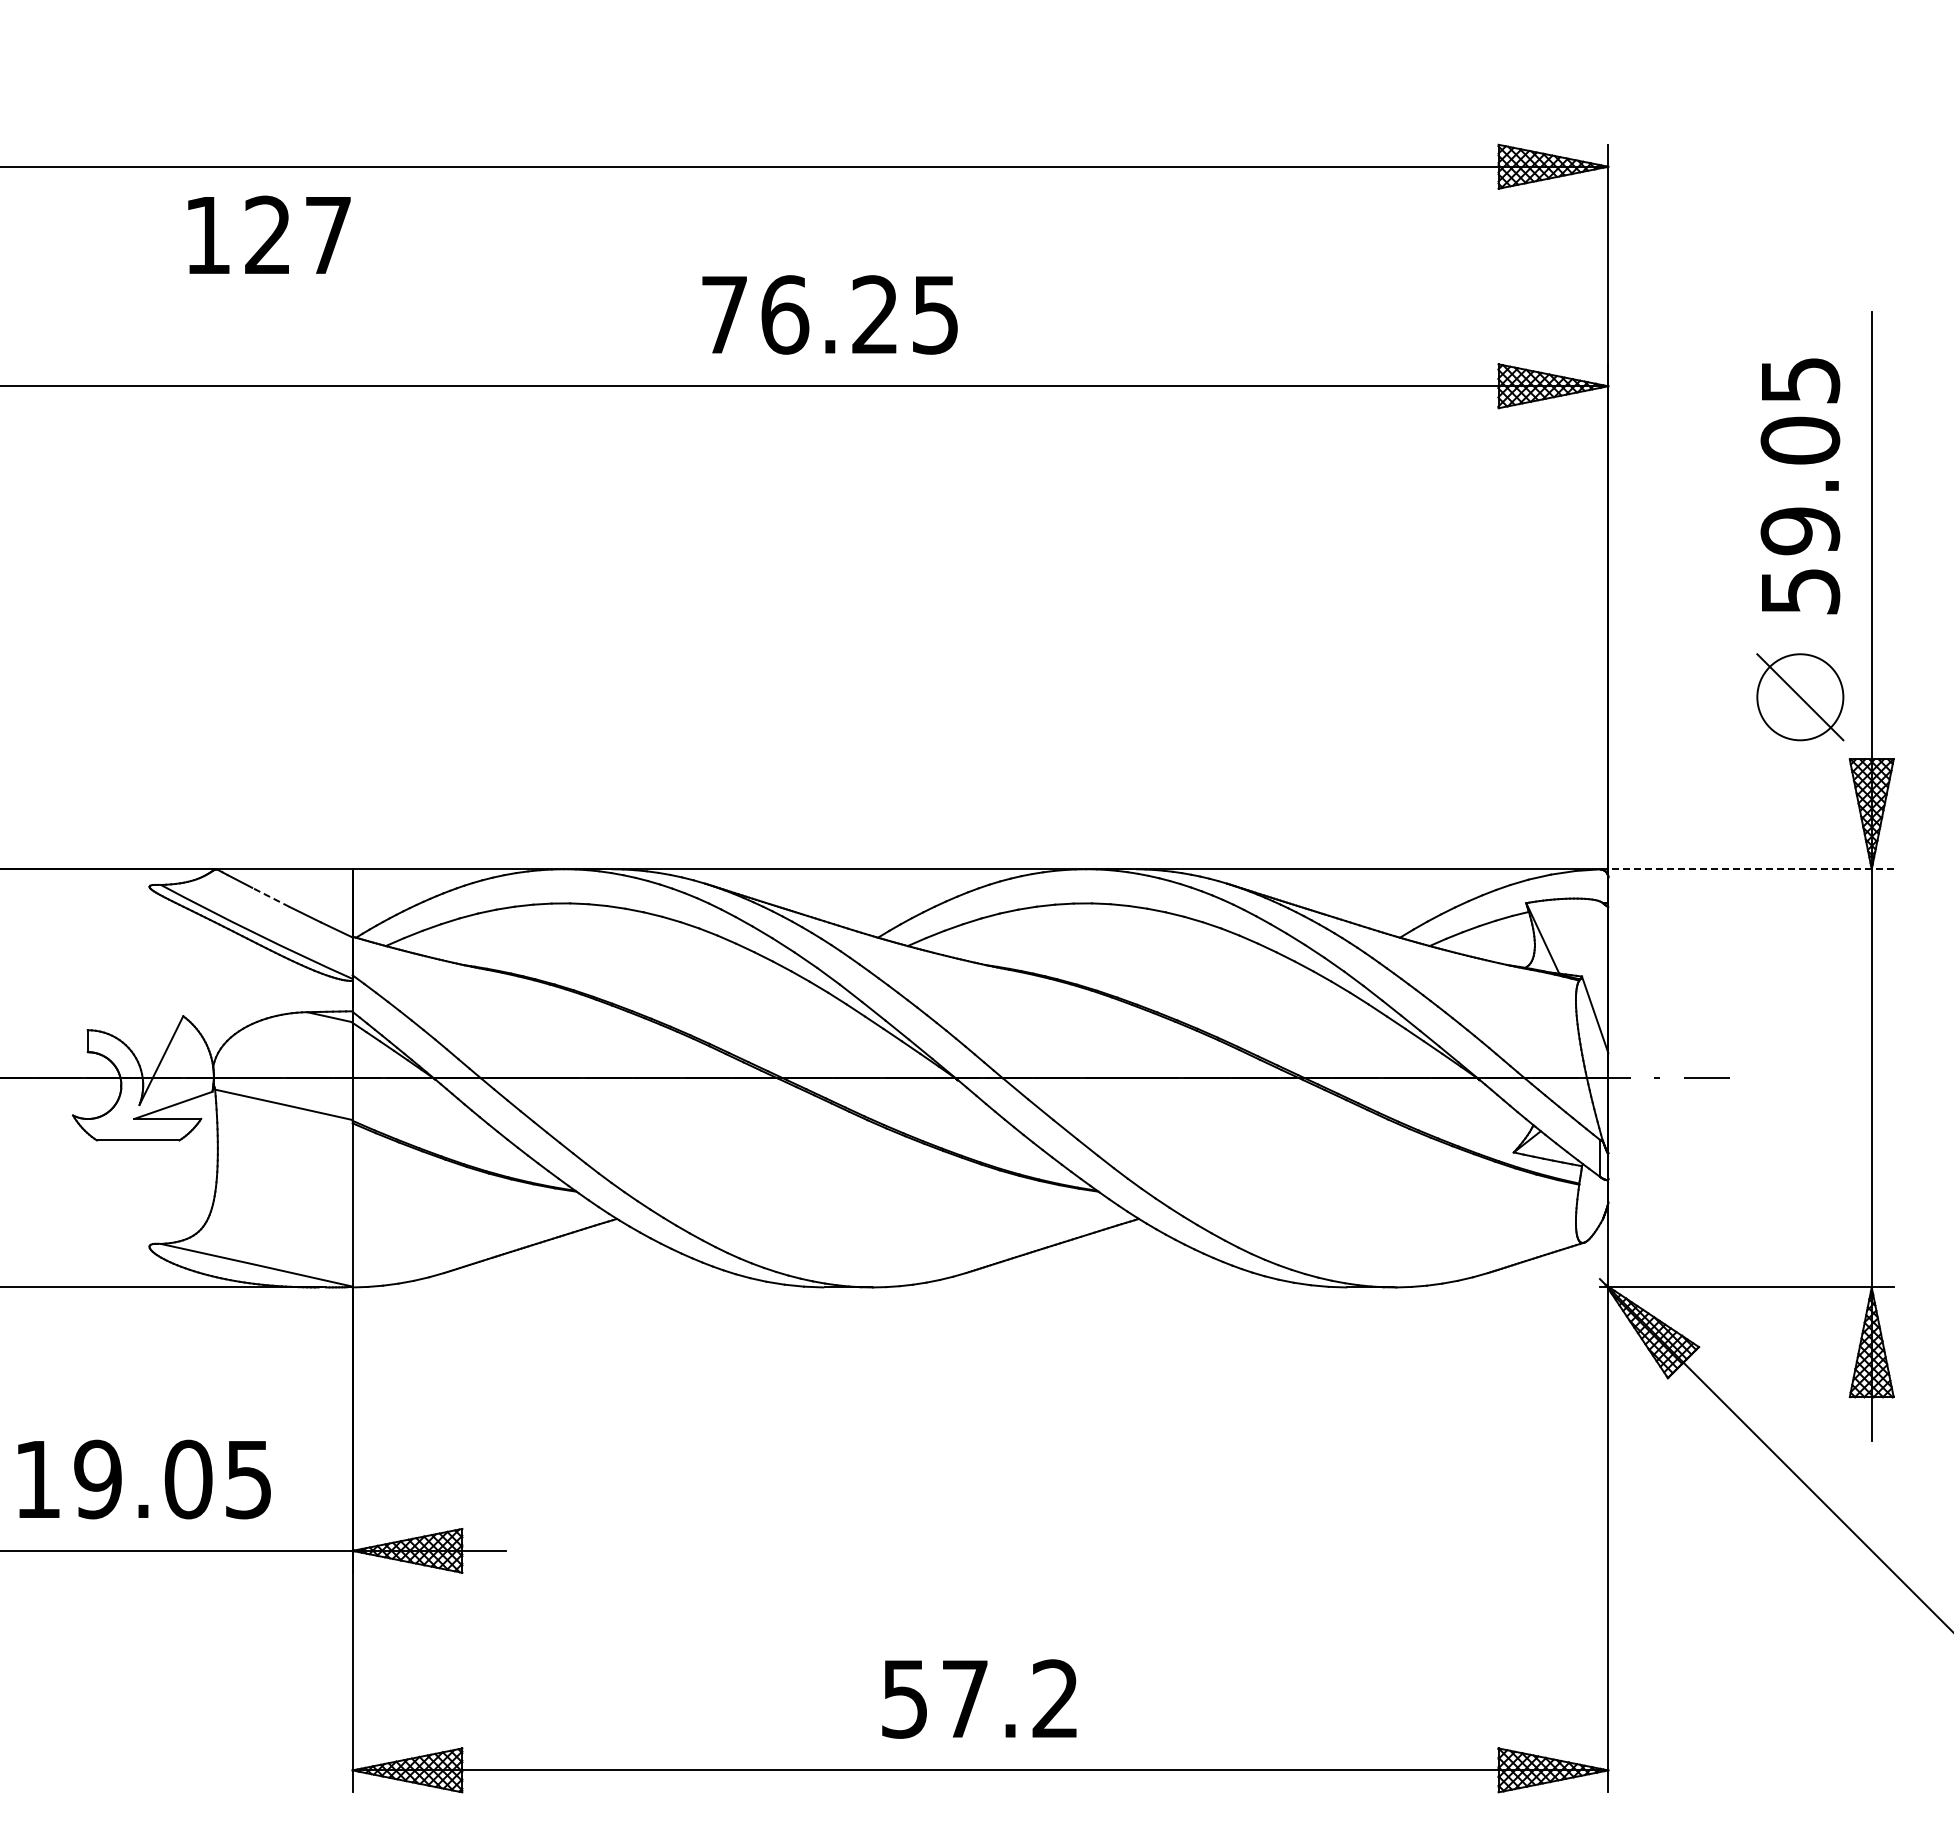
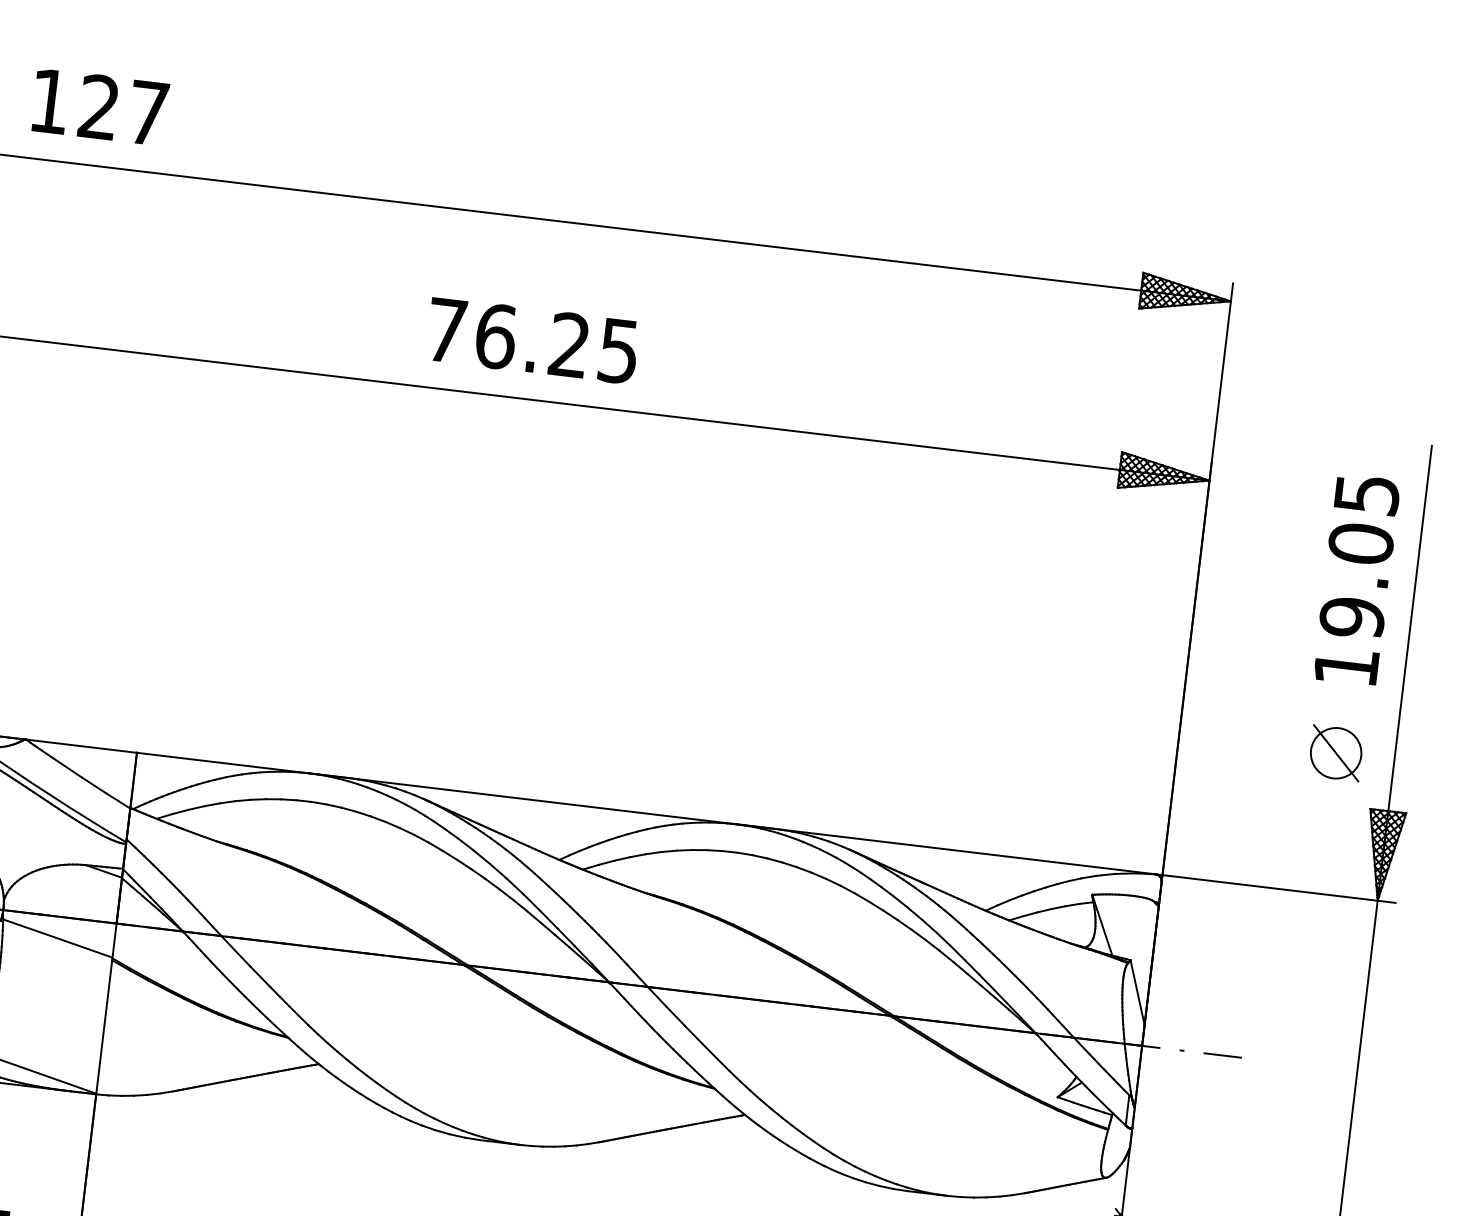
text: (269, 234) -> (100, 106), moved
text: (829, 314) -> (532, 340), moved
text: (1801, 591) -> (1347, 667), 59.05 -> 19.05
part: (1800, 696) -> (1336, 752), size x0.71
line: (1746, 869) -> (1275, 888), dashed -> solid
line: (270, 897) -> (67, 767), dashed -> solid

